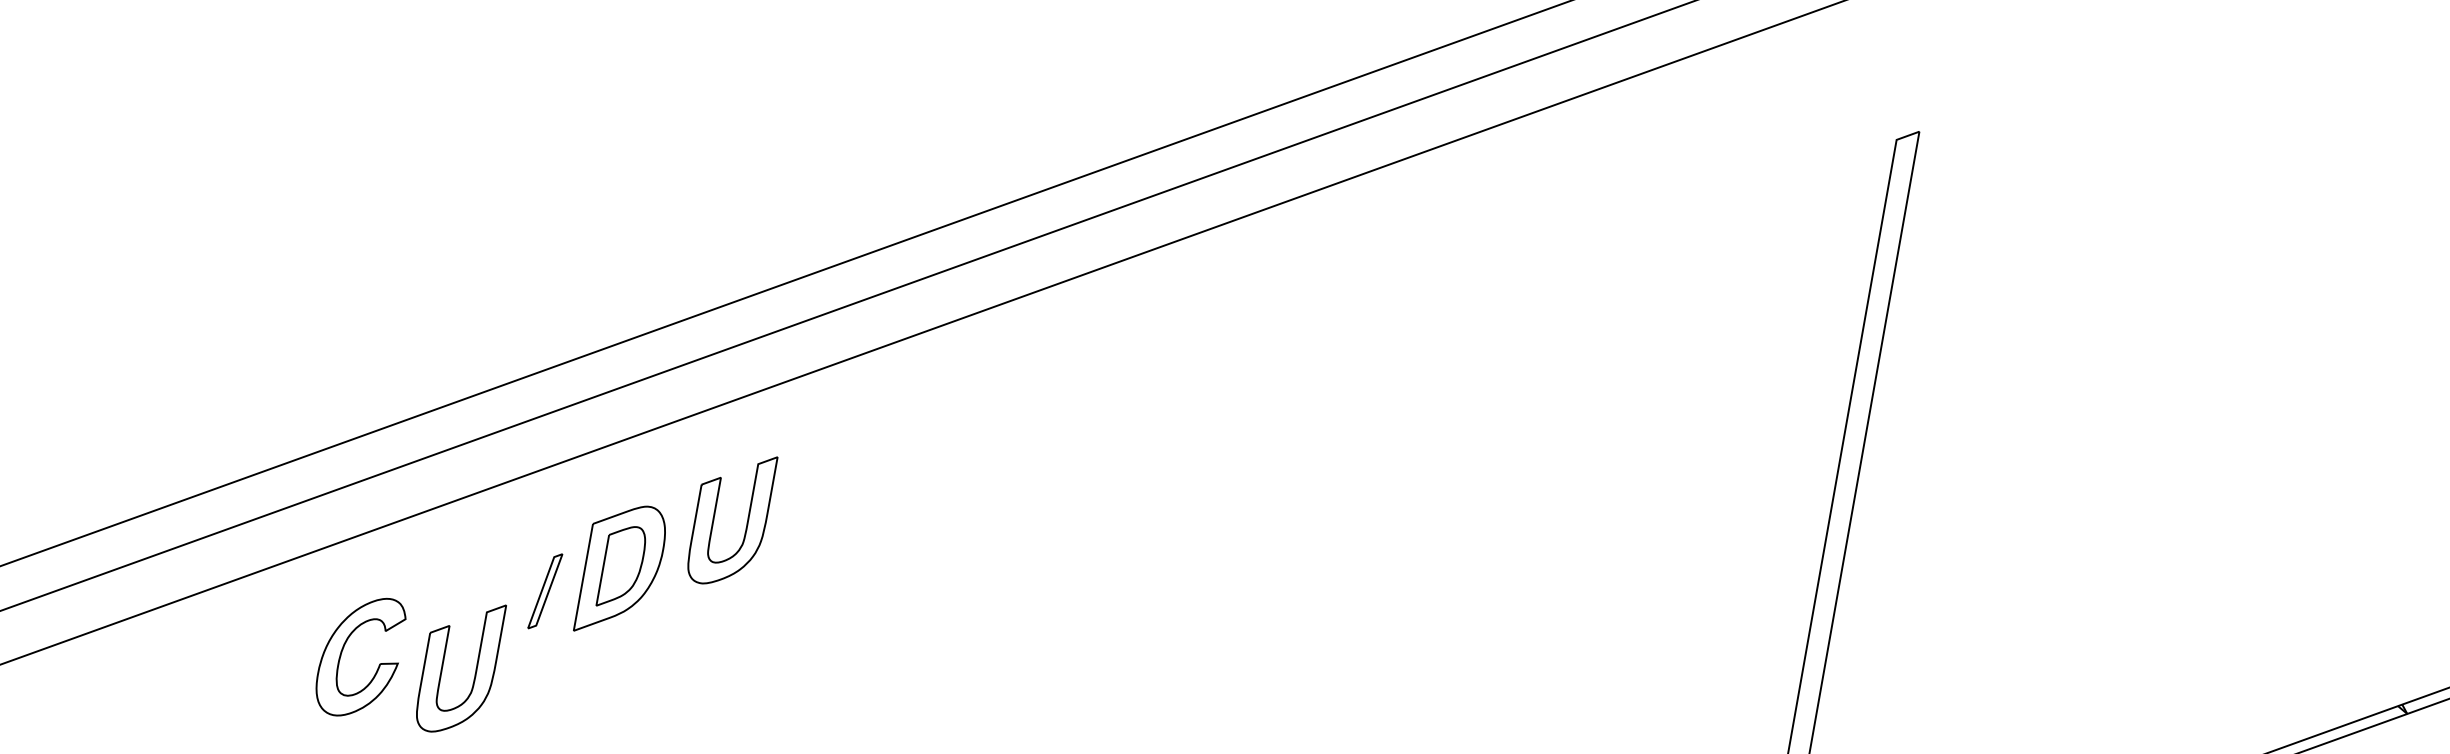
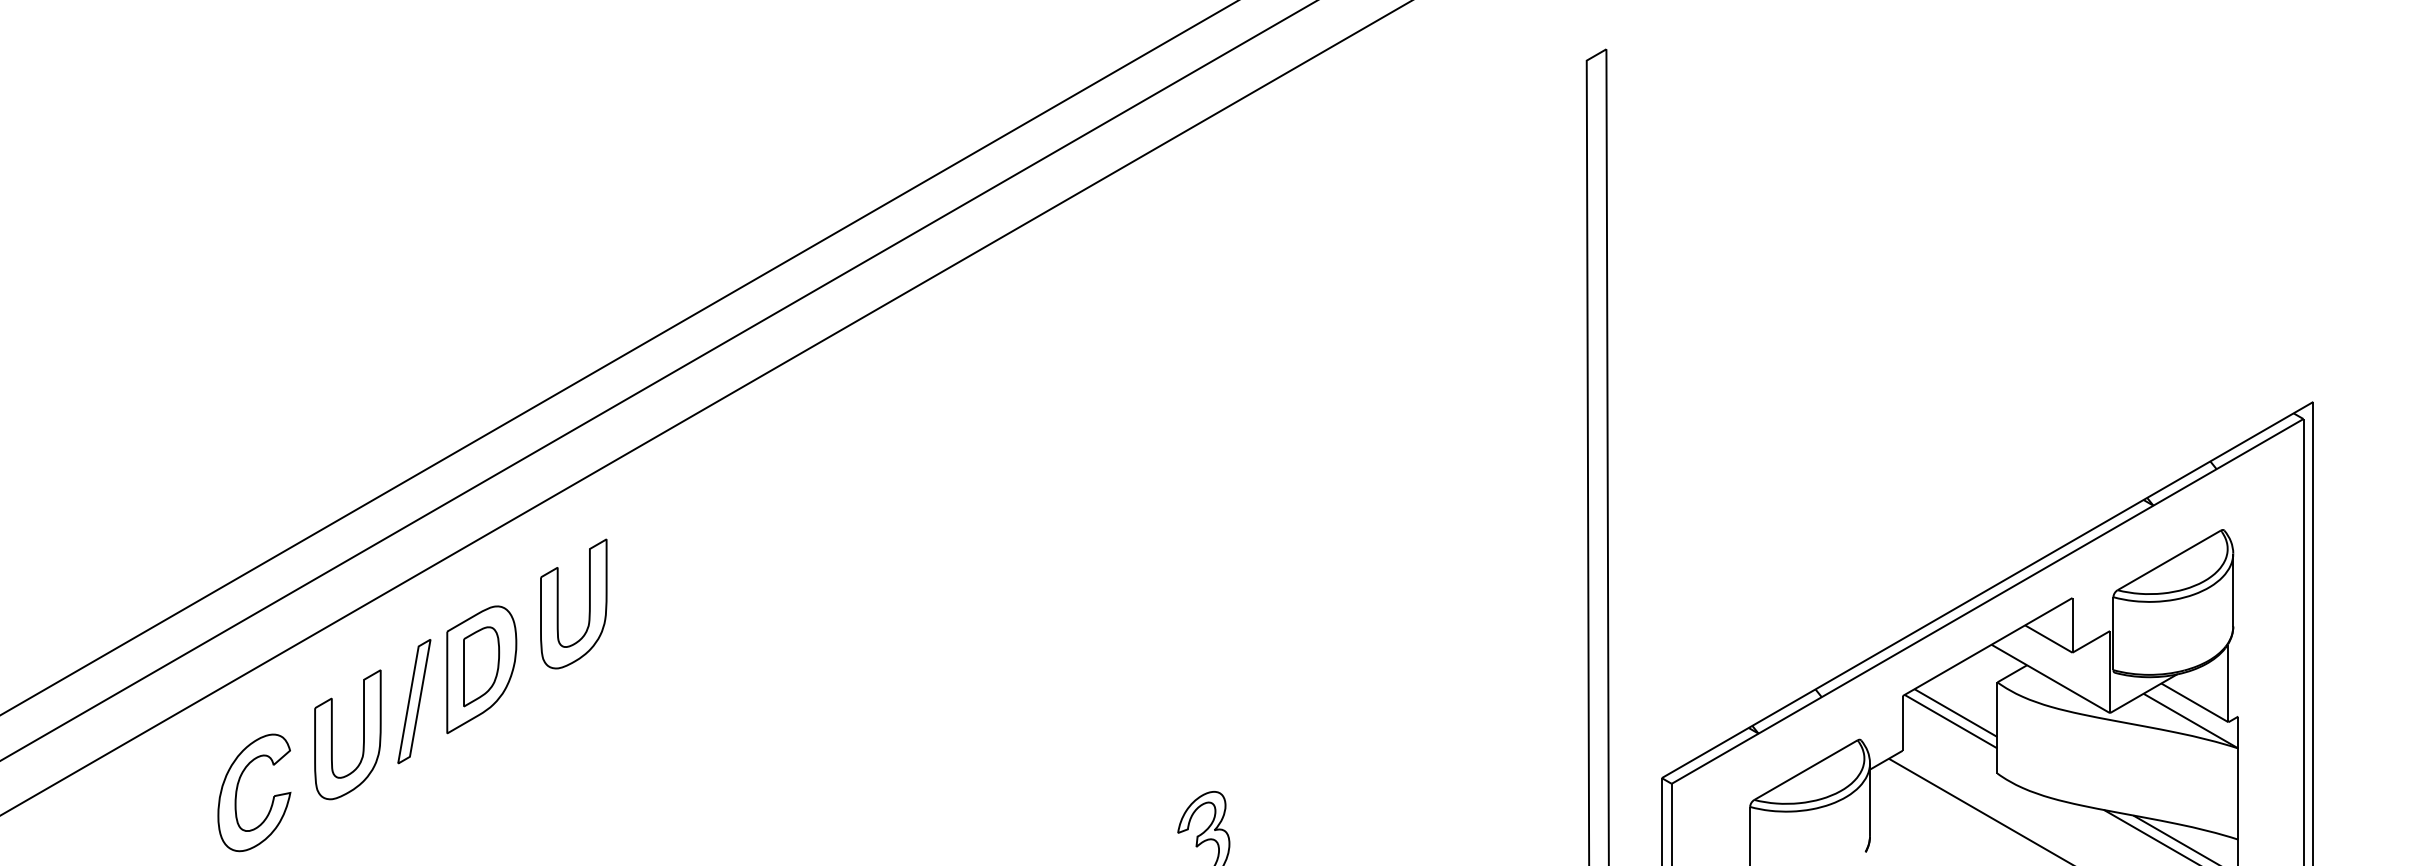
part: (545, 591) -> (414, 701), size x1.67
part: (443, 663) -> (332, 734), moved

